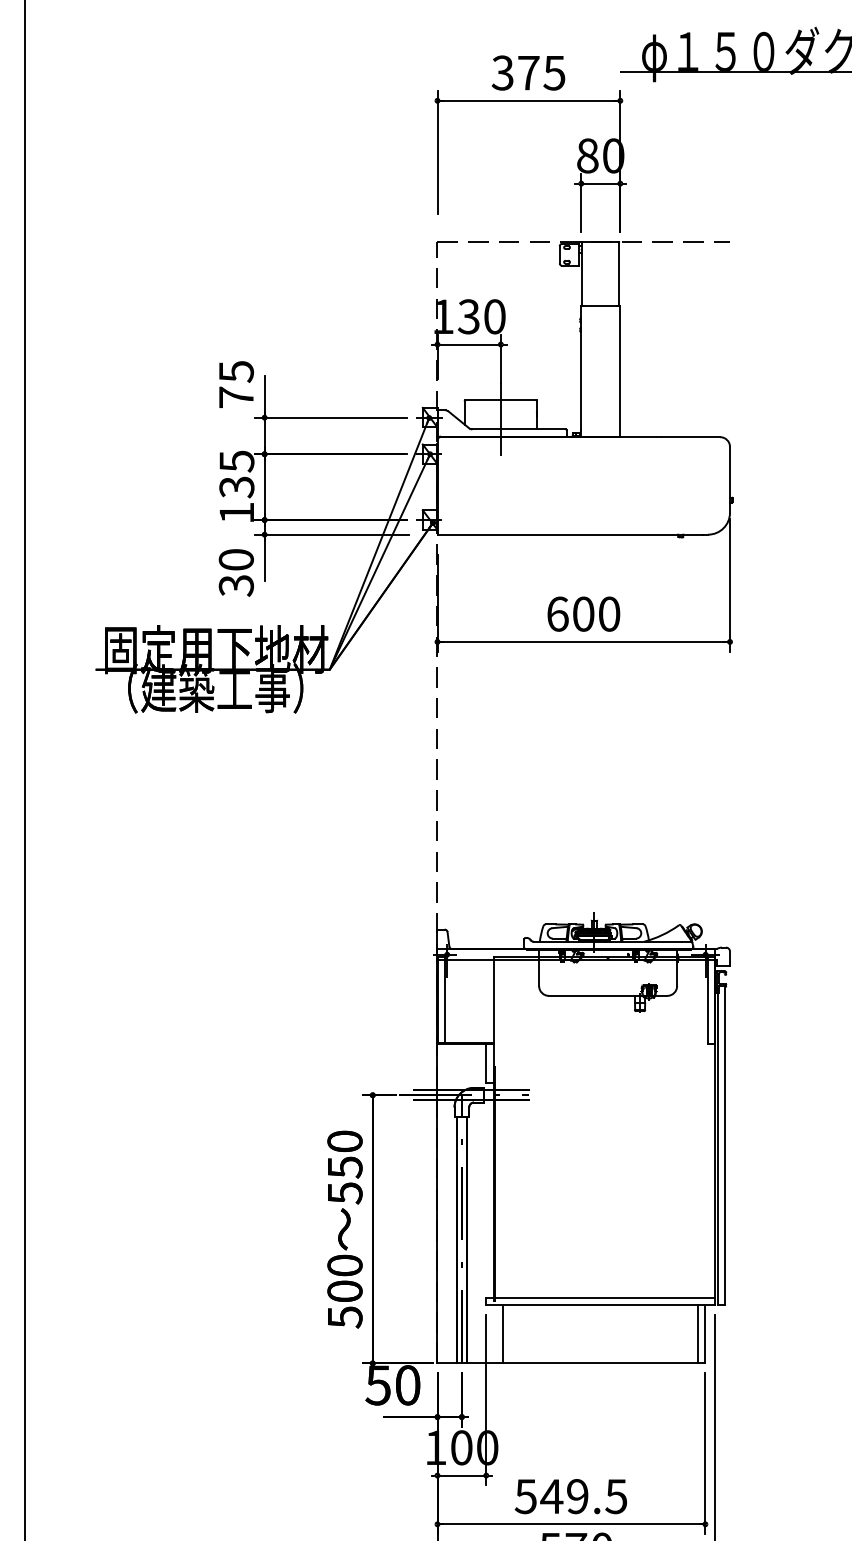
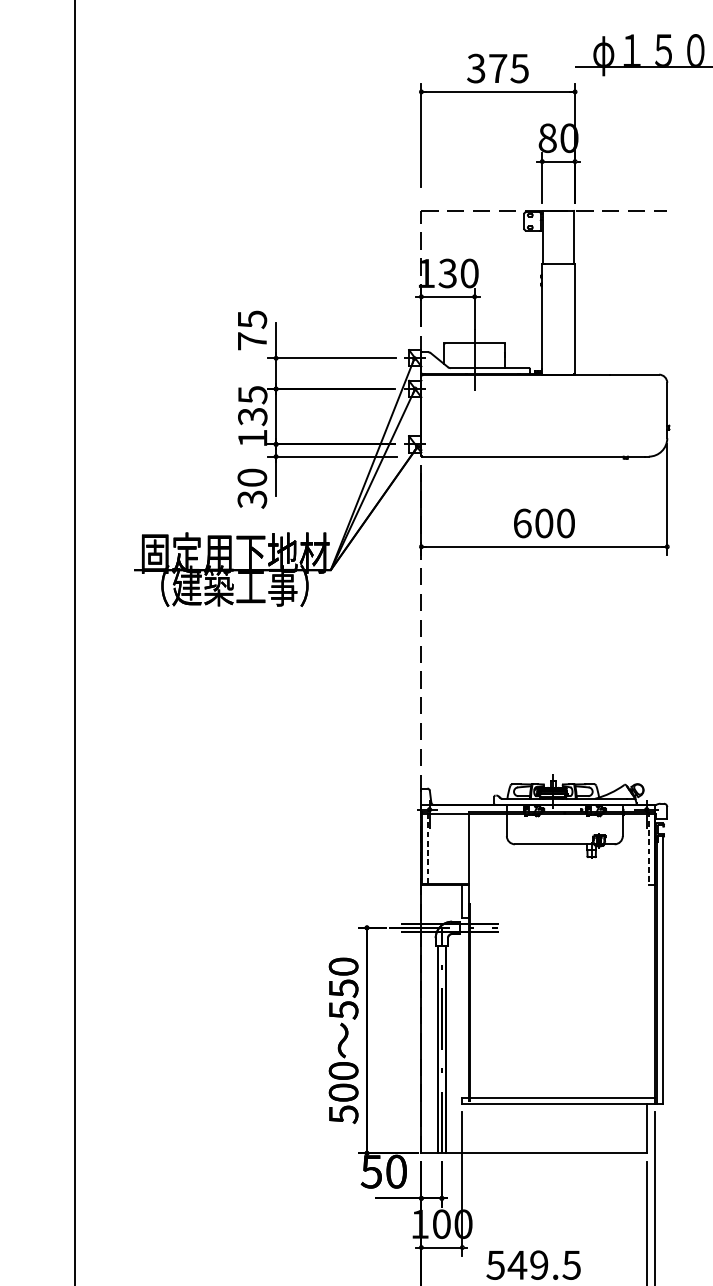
line: (445, 999) -> (428, 847), solid -> dashed
line: (707, 1000) -> (648, 848), solid -> dashed
line: (503, 1333) -> (476, 1128), removed
line: (698, 1333) -> (640, 1128), removed

